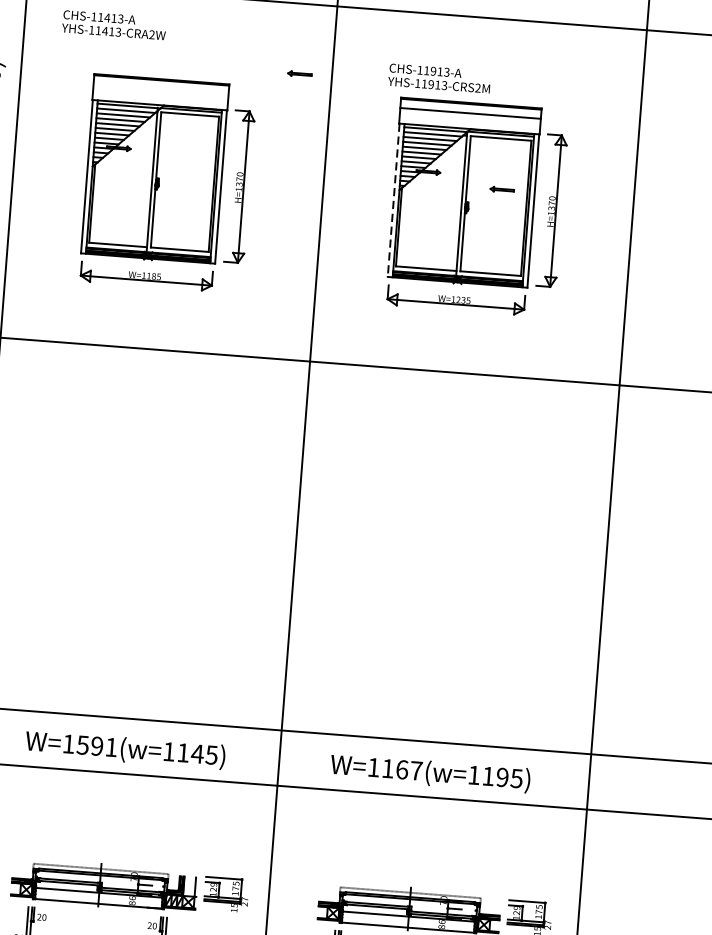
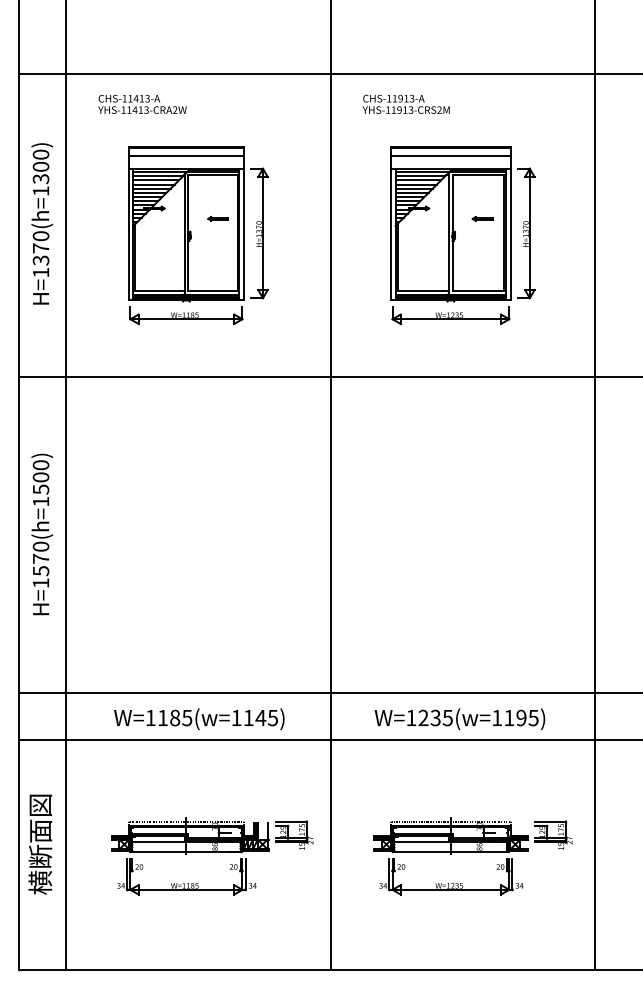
part: (298, 73) -> (217, 218), moved
text: (438, 77) -> (405, 103), moved
line: (161, 90) -> (186, 156), added
line: (394, 199) -> (391, 234), dashed -> solid
text: (96, 746) -> (174, 718), W=1591(w=1145) -> W=1185(w=1145)
text: (402, 769) -> (435, 717), W=1167(w=1195) -> W=1235(w=1195)

